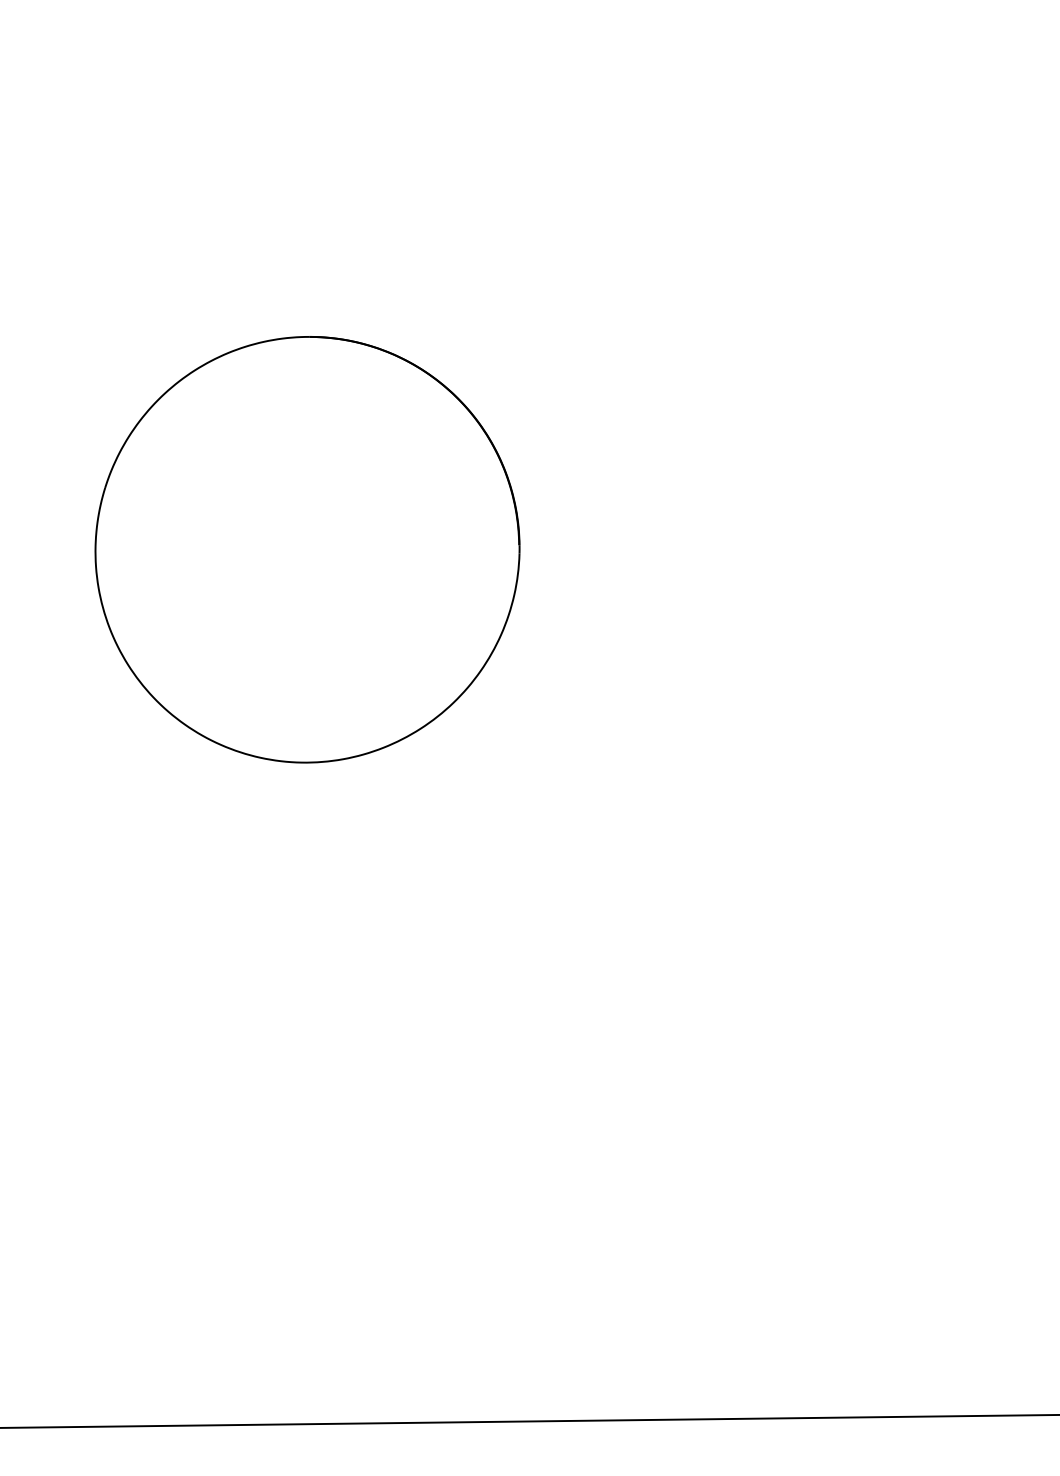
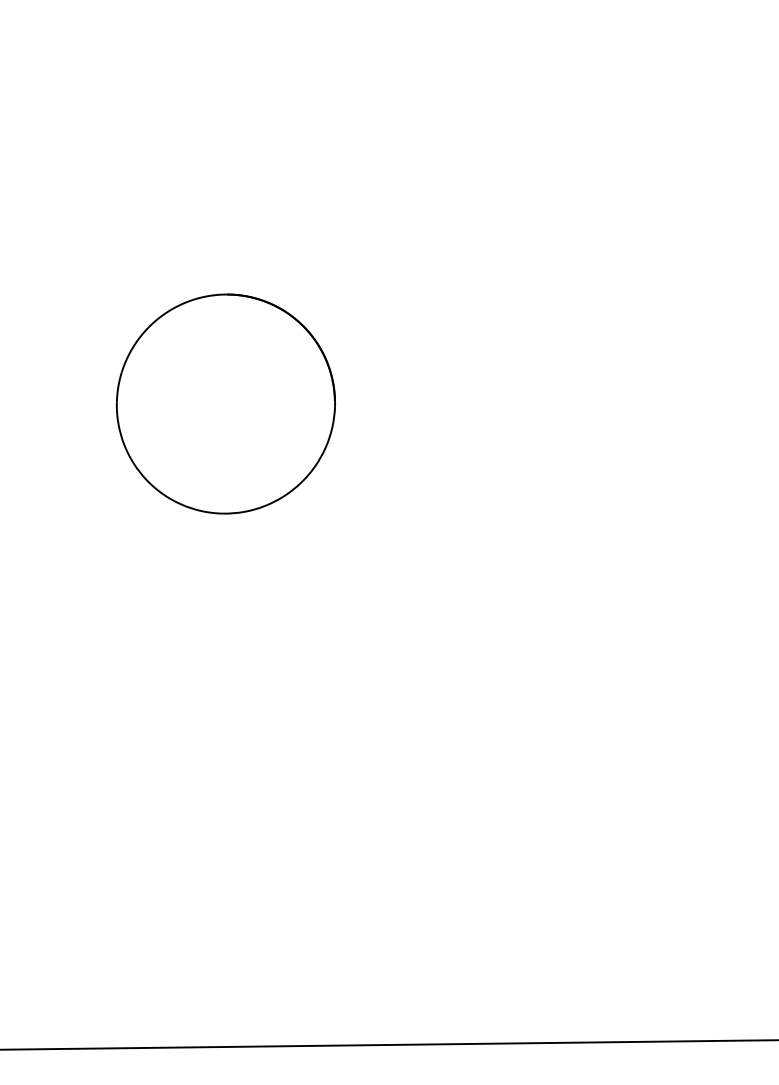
part: (306, 548) -> (225, 403), size x0.7

